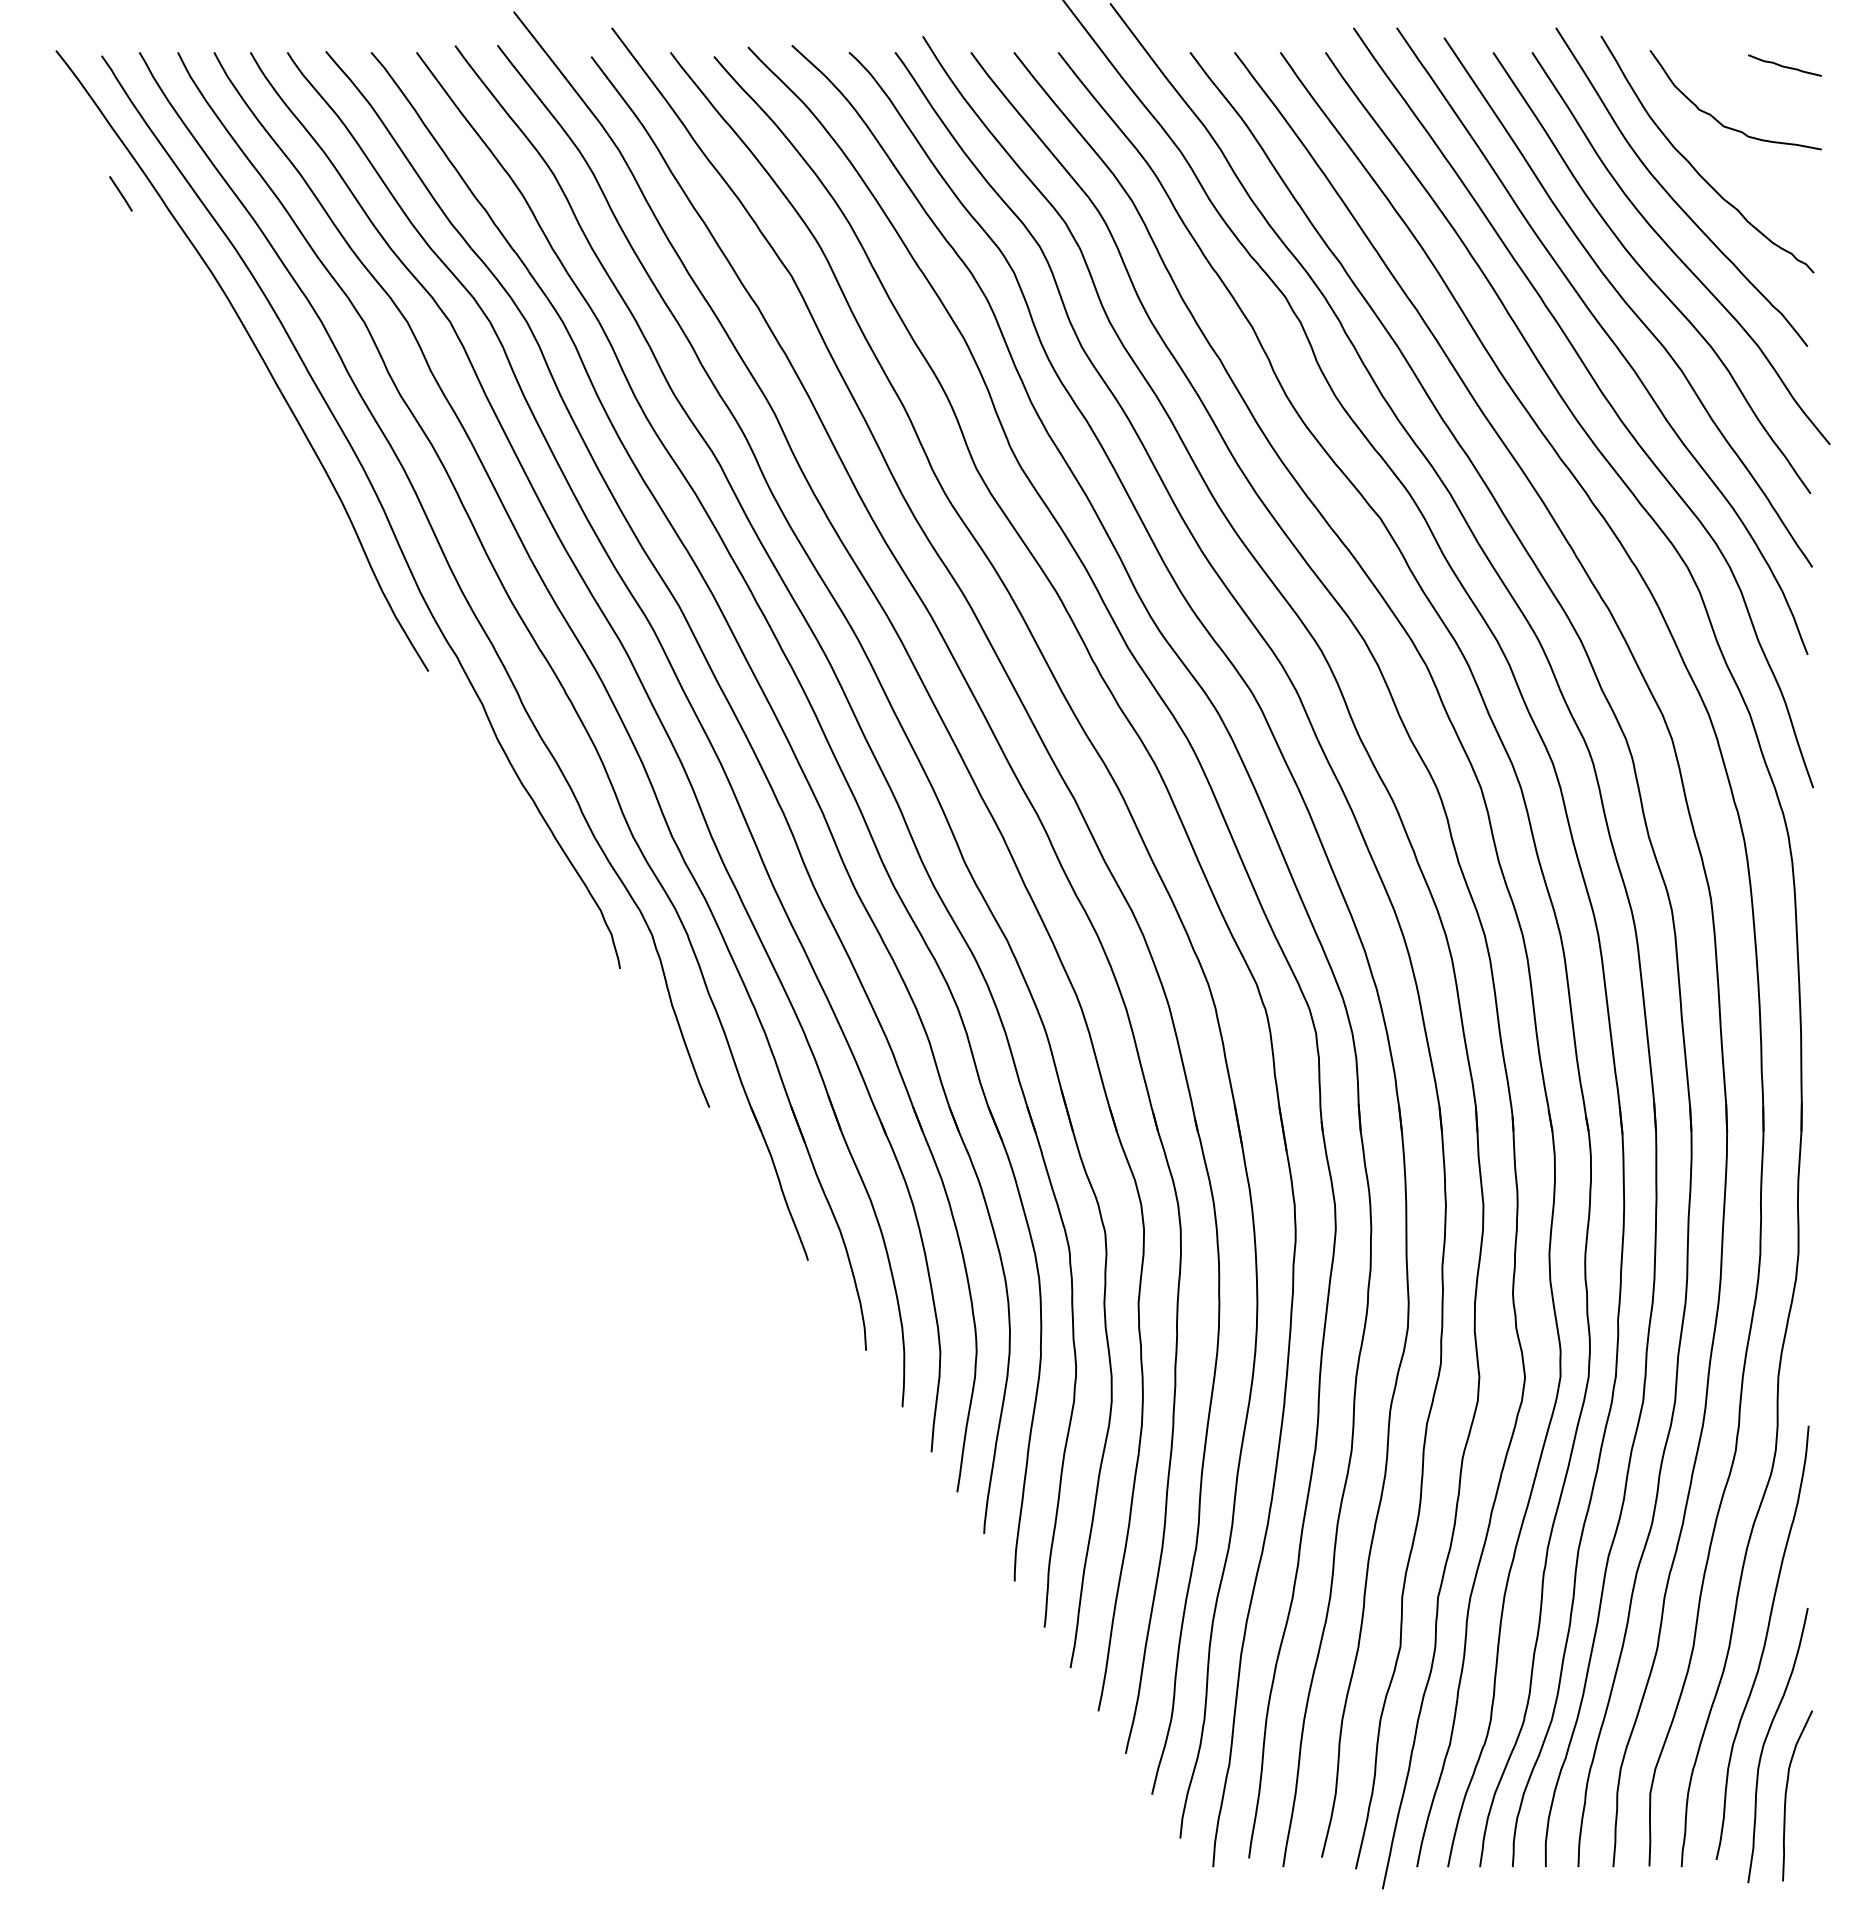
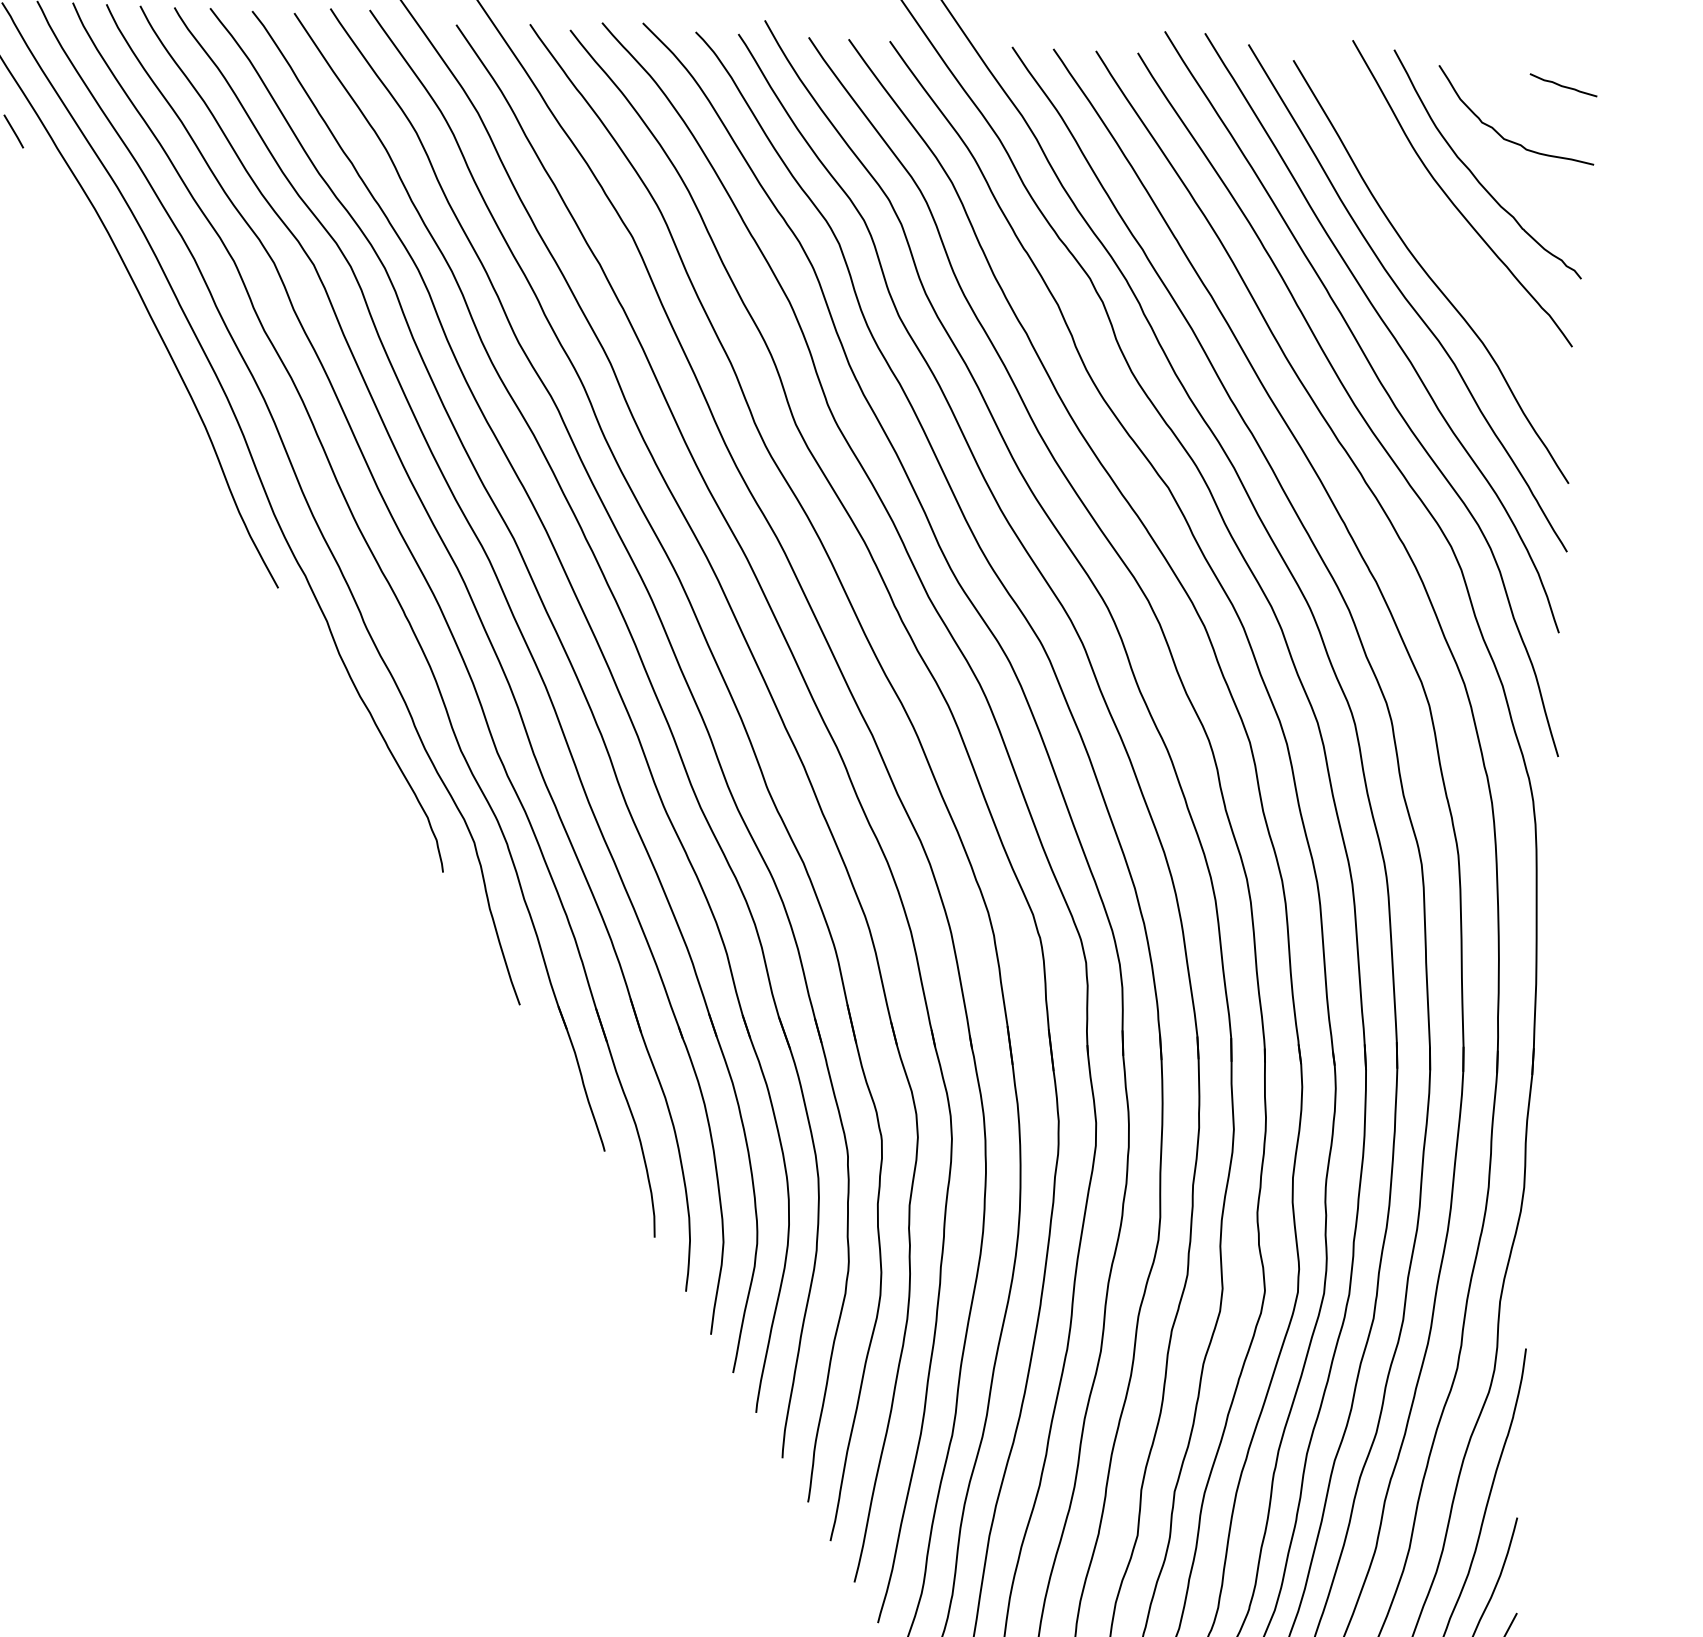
curve: (1675, 252) -> (1453, 253), removed

